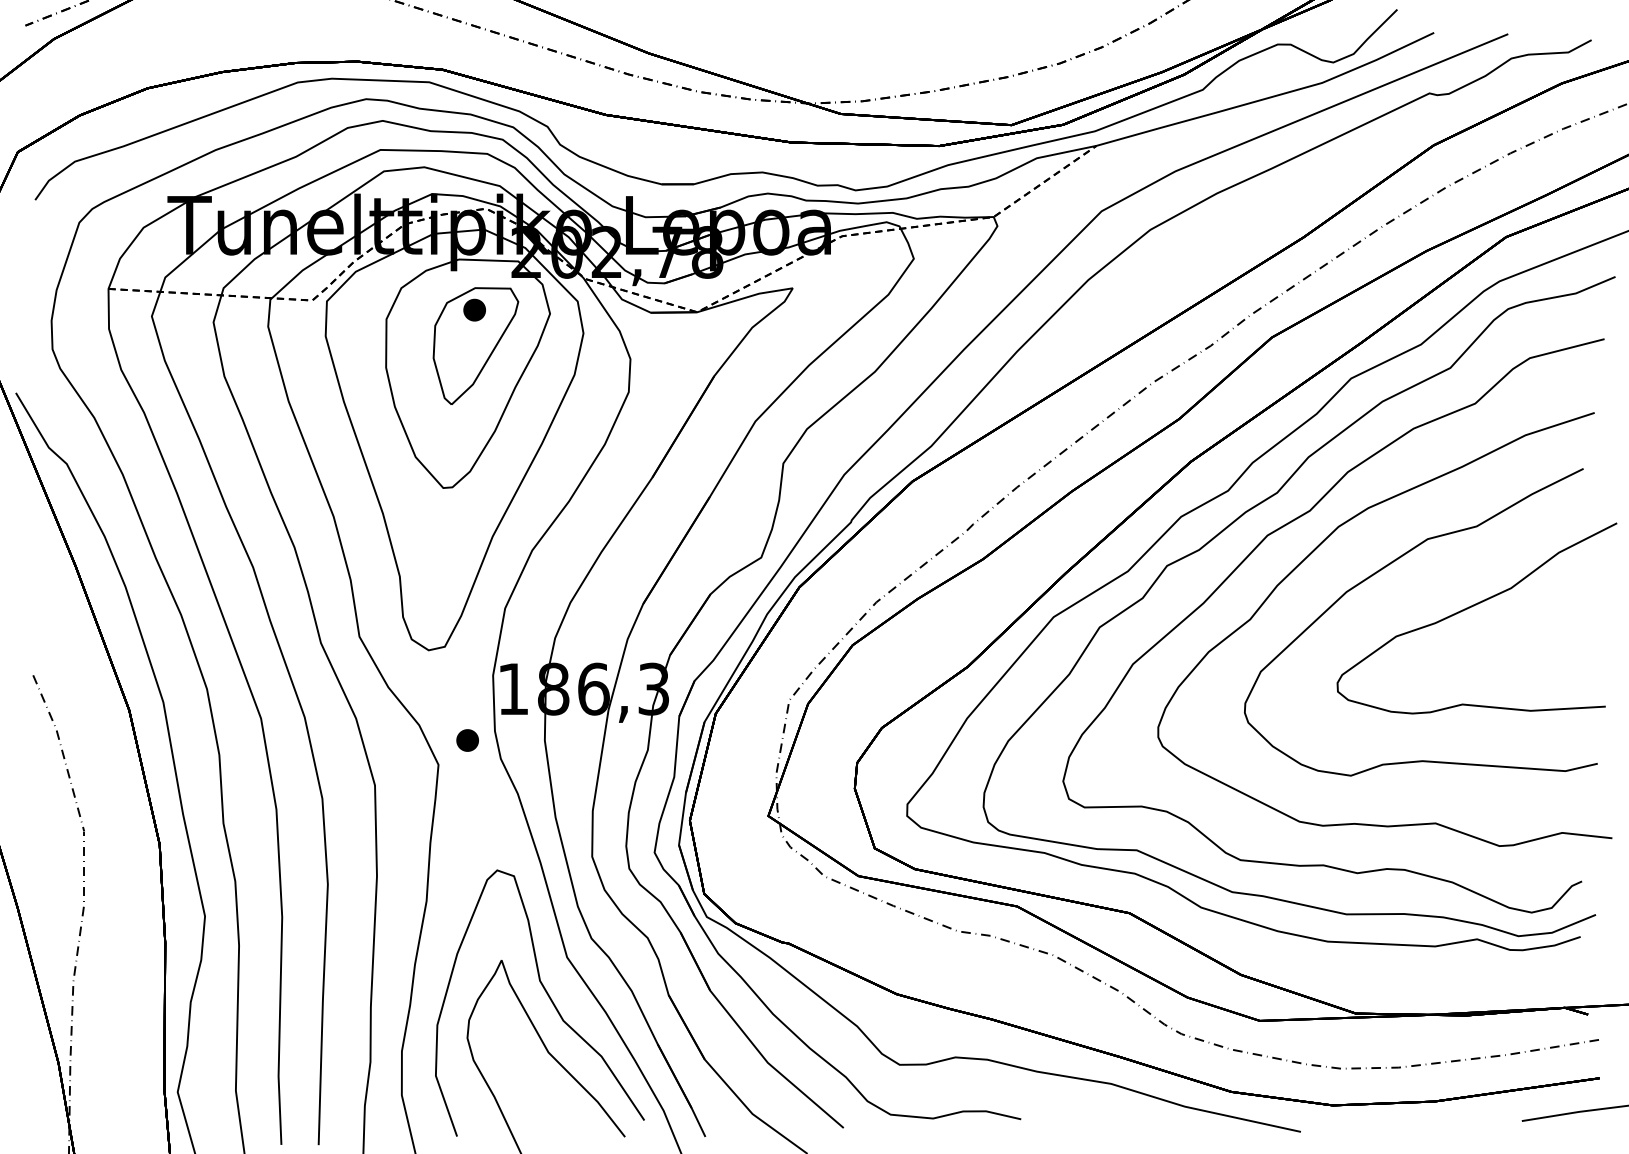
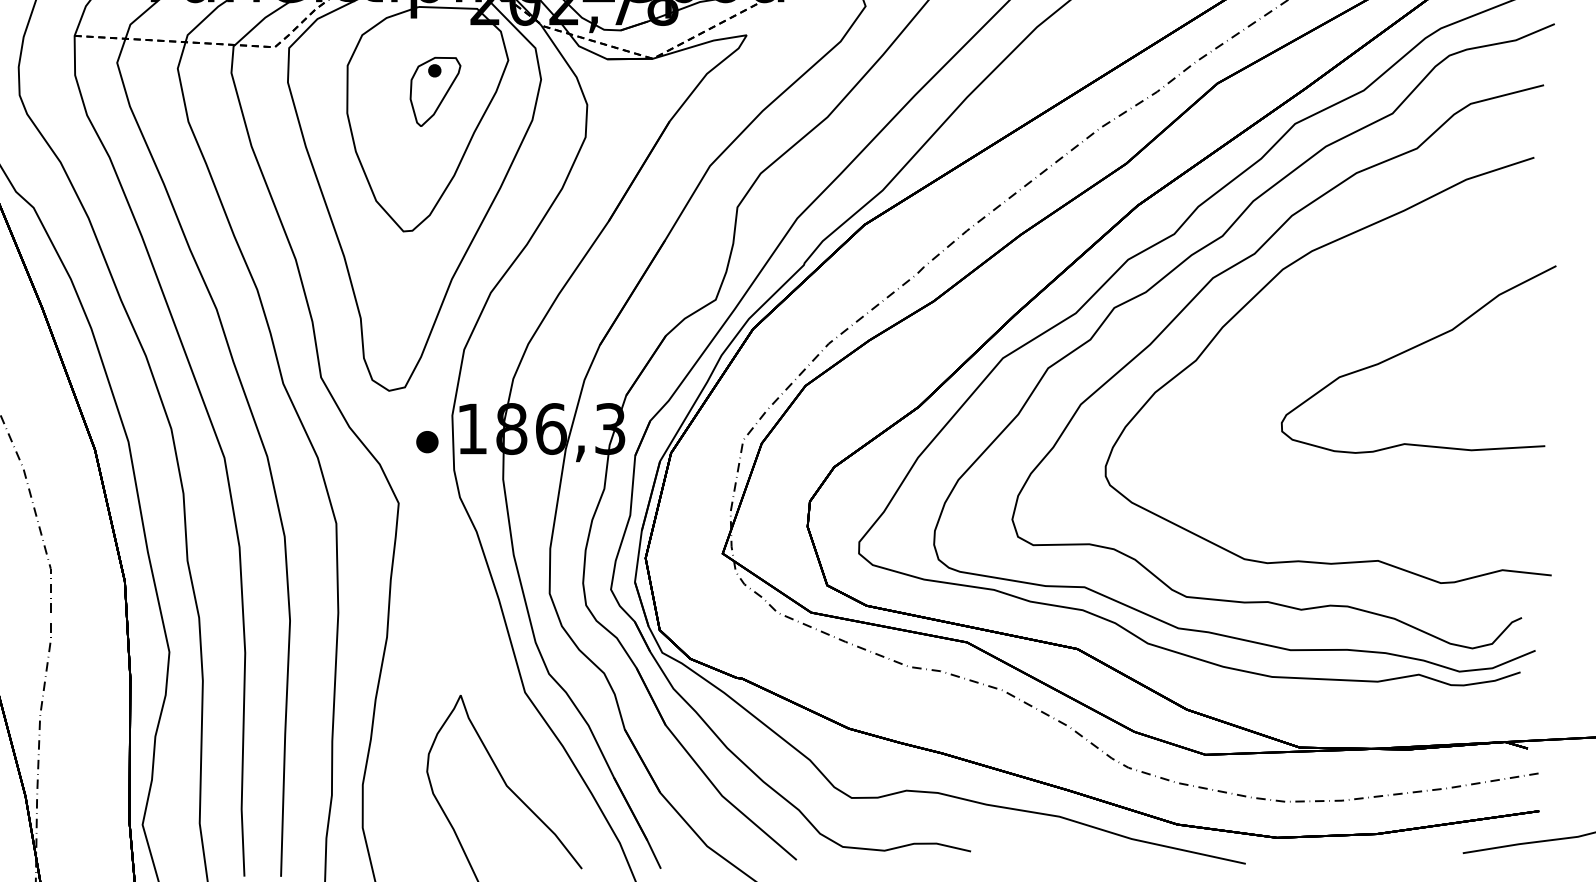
part: (475, 345) -> (435, 91), size x0.6
curve: (1383, 569) -> (1326, 311), removed
part: (467, 740) -> (427, 442), moved
curve: (548, 997) -> (506, 731), removed

